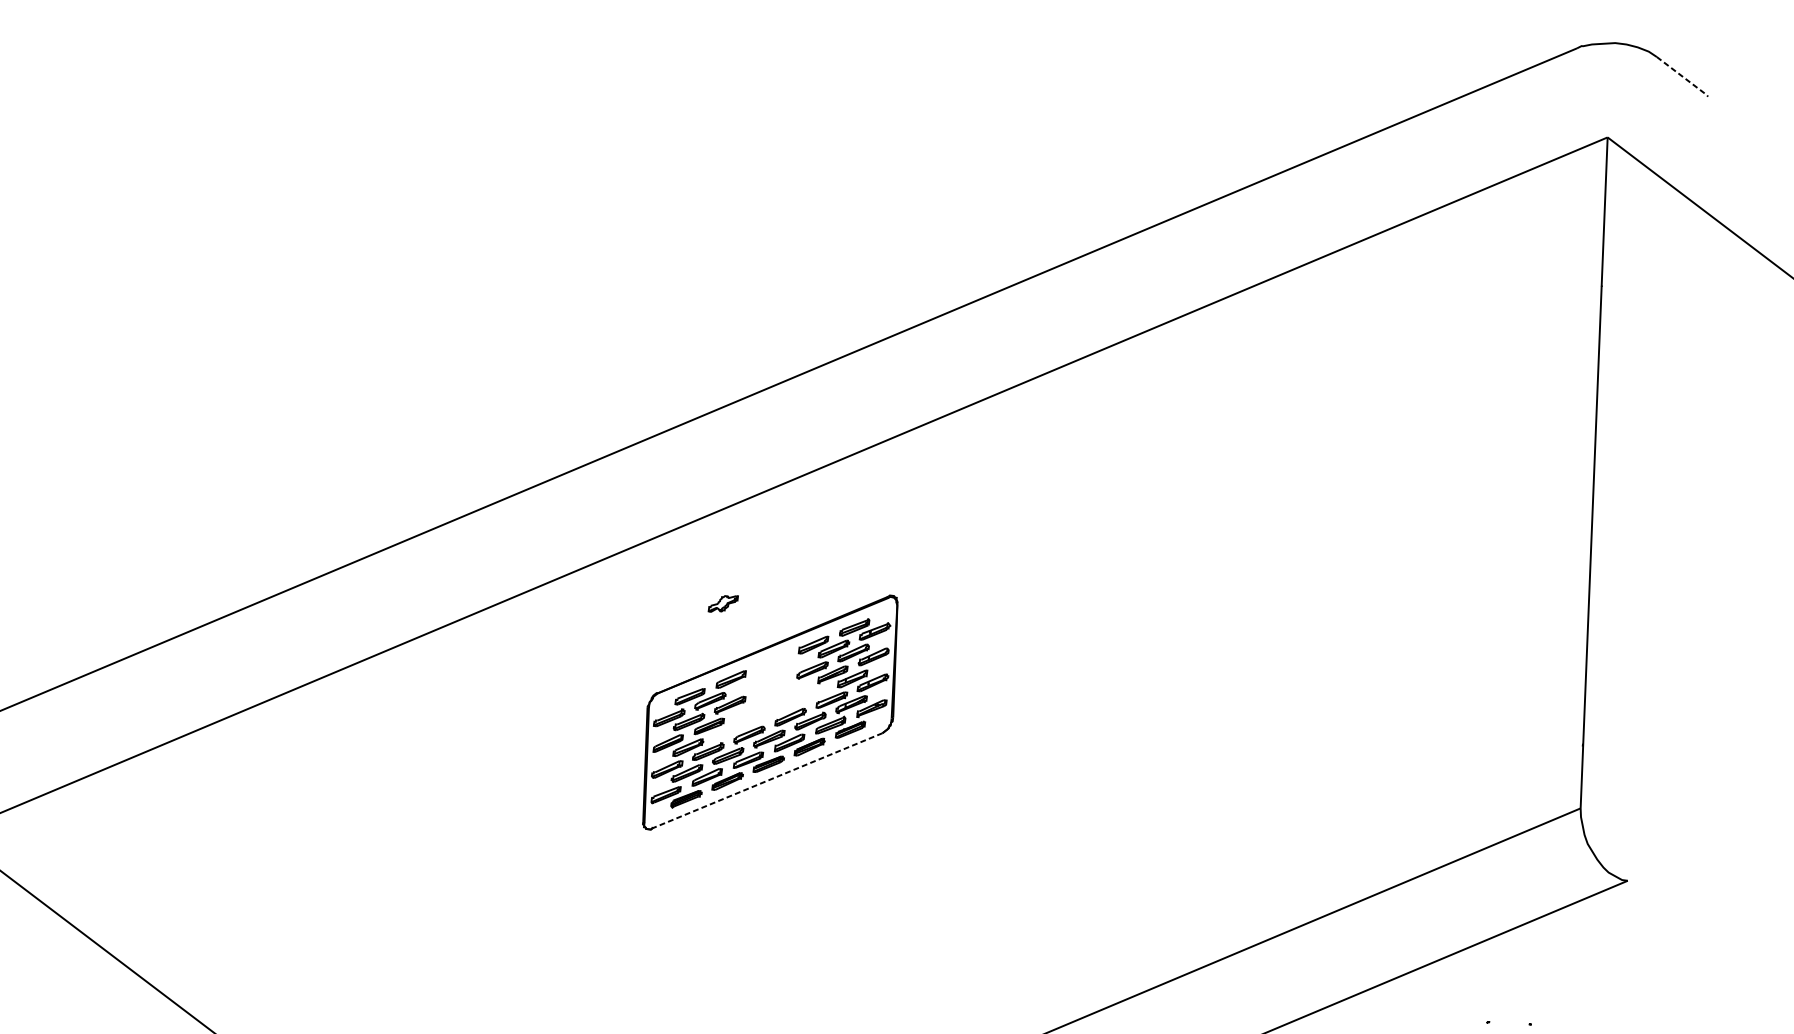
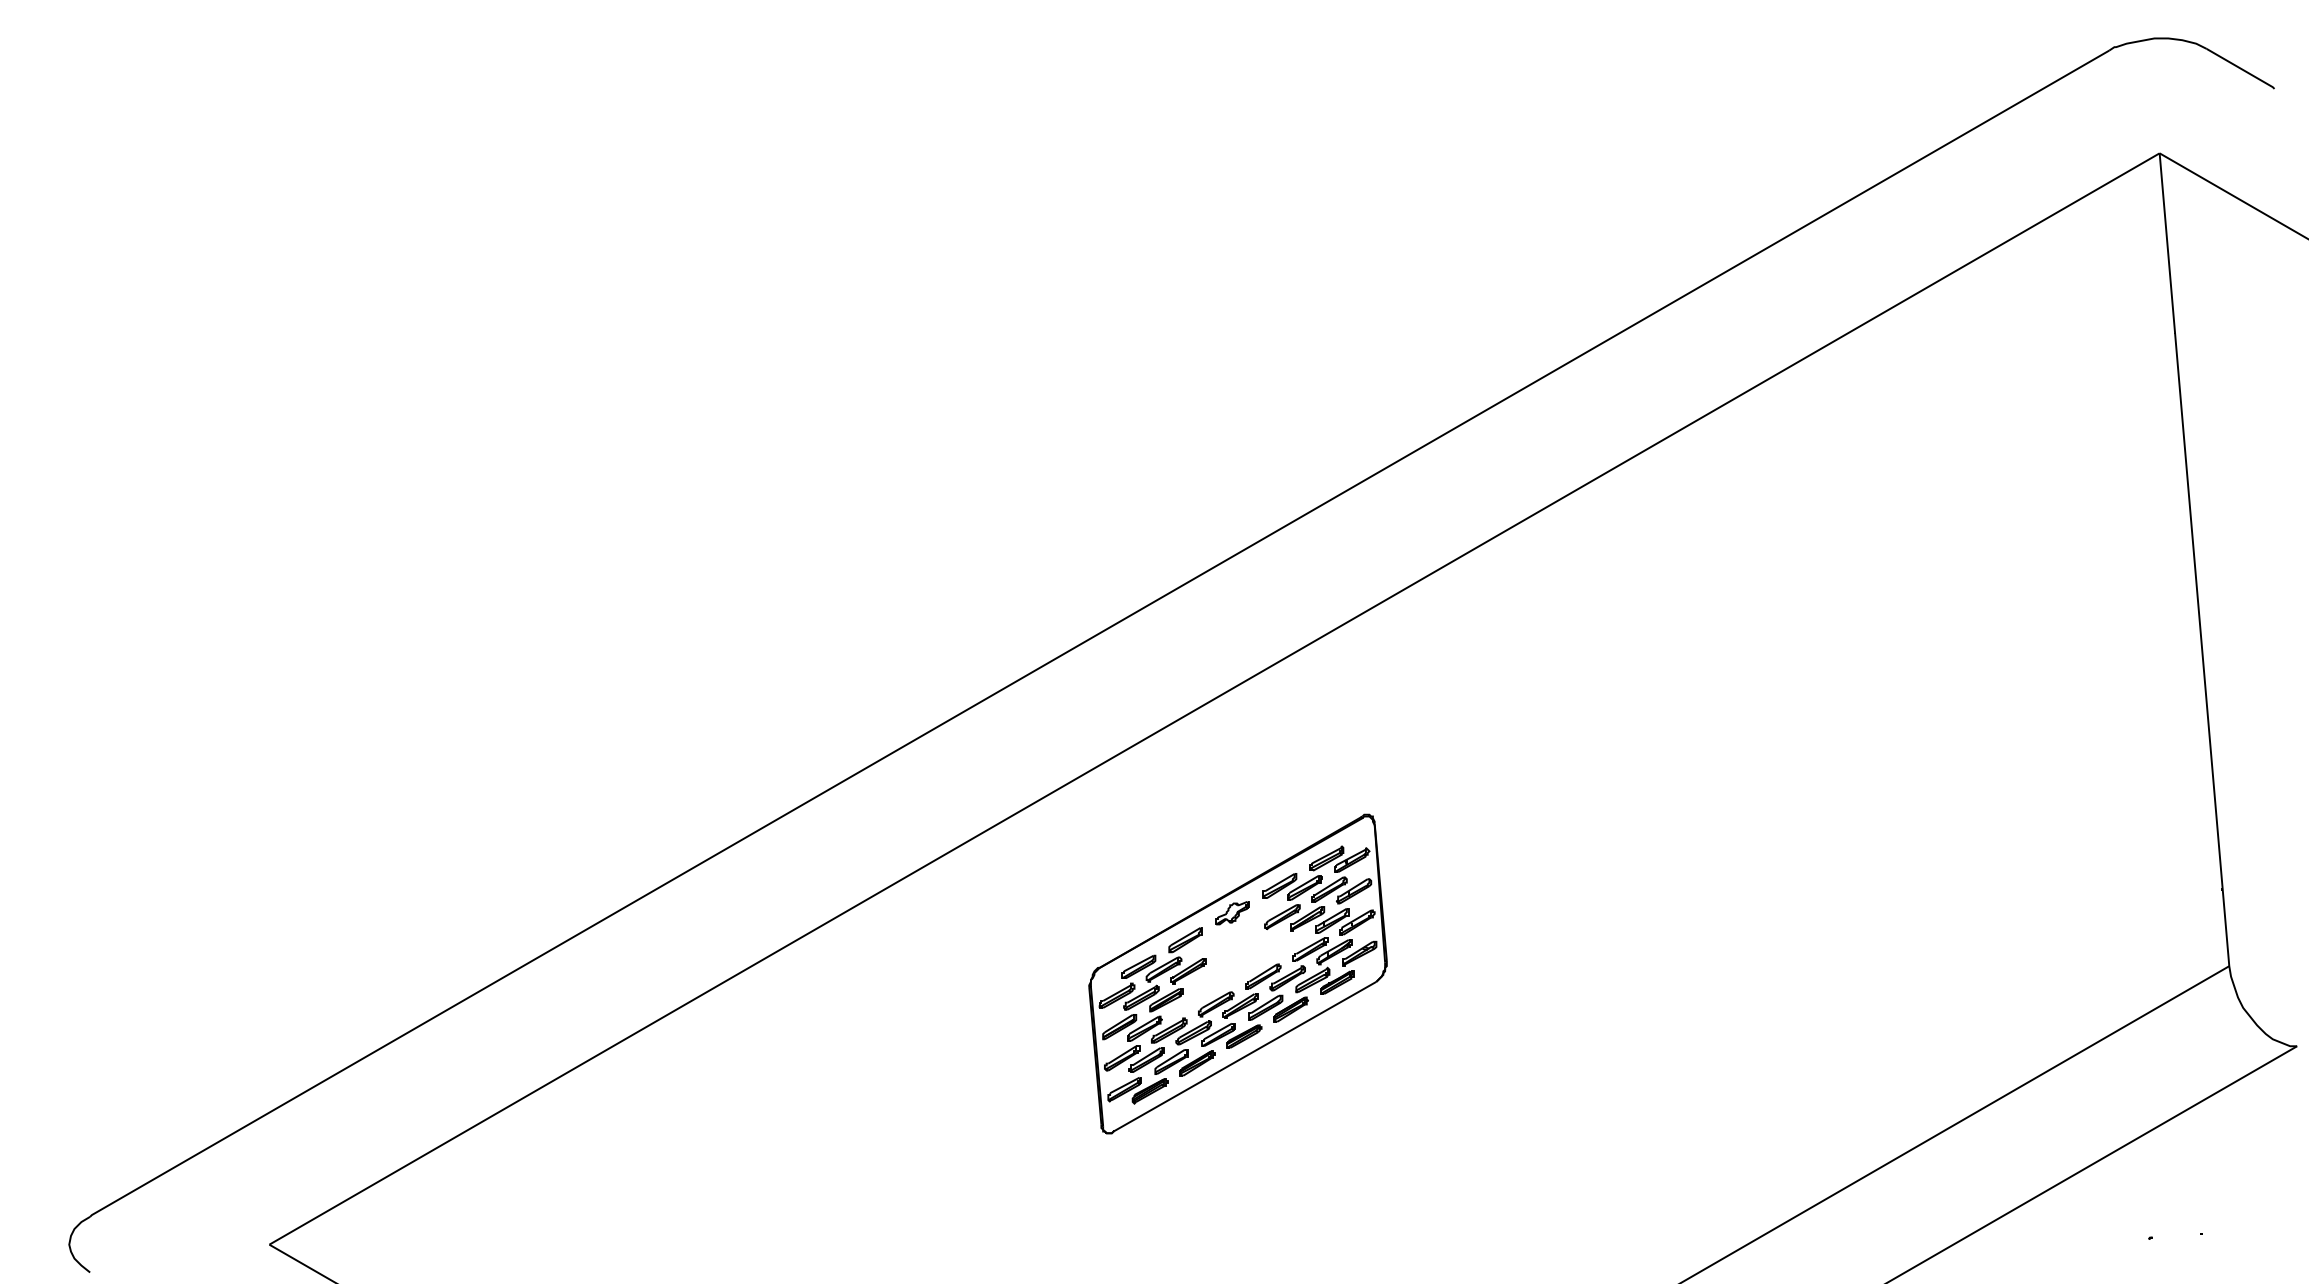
line: (1683, 77) -> (2241, 69), dashed -> solid
part: (723, 604) -> (1232, 913), moved
line: (767, 780) -> (1244, 1056), dashed -> solid

